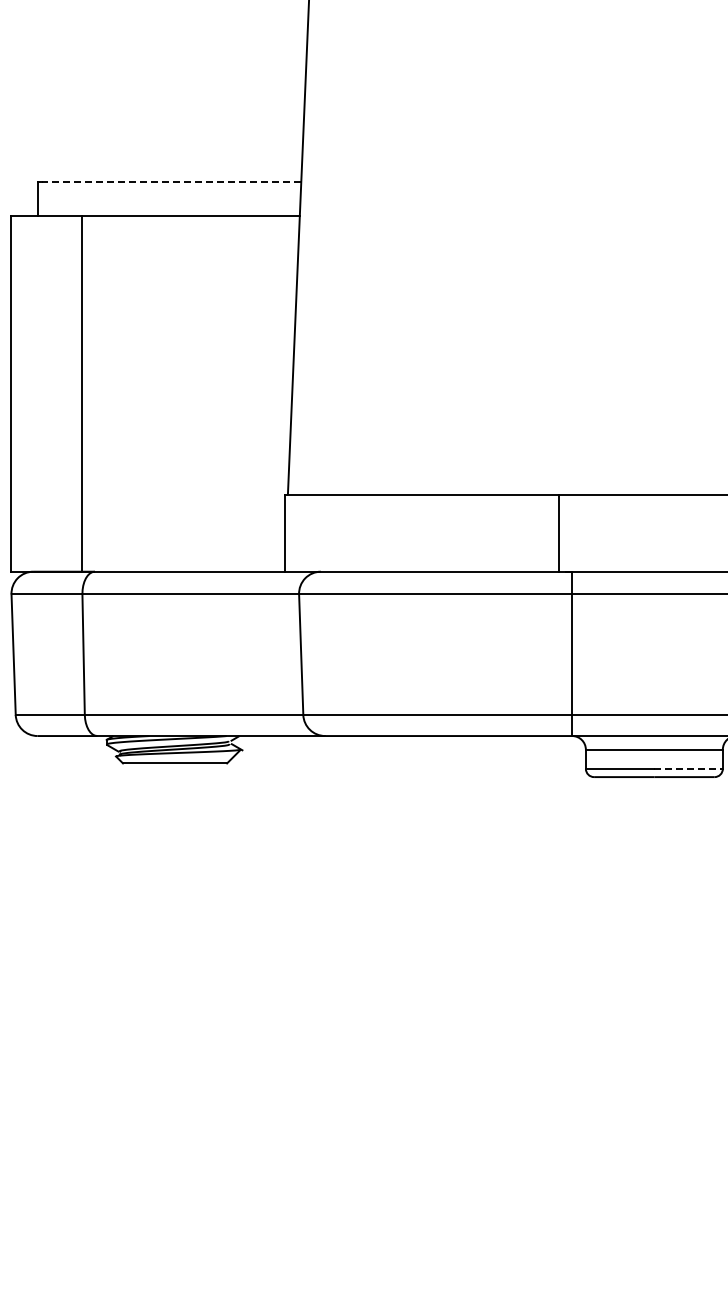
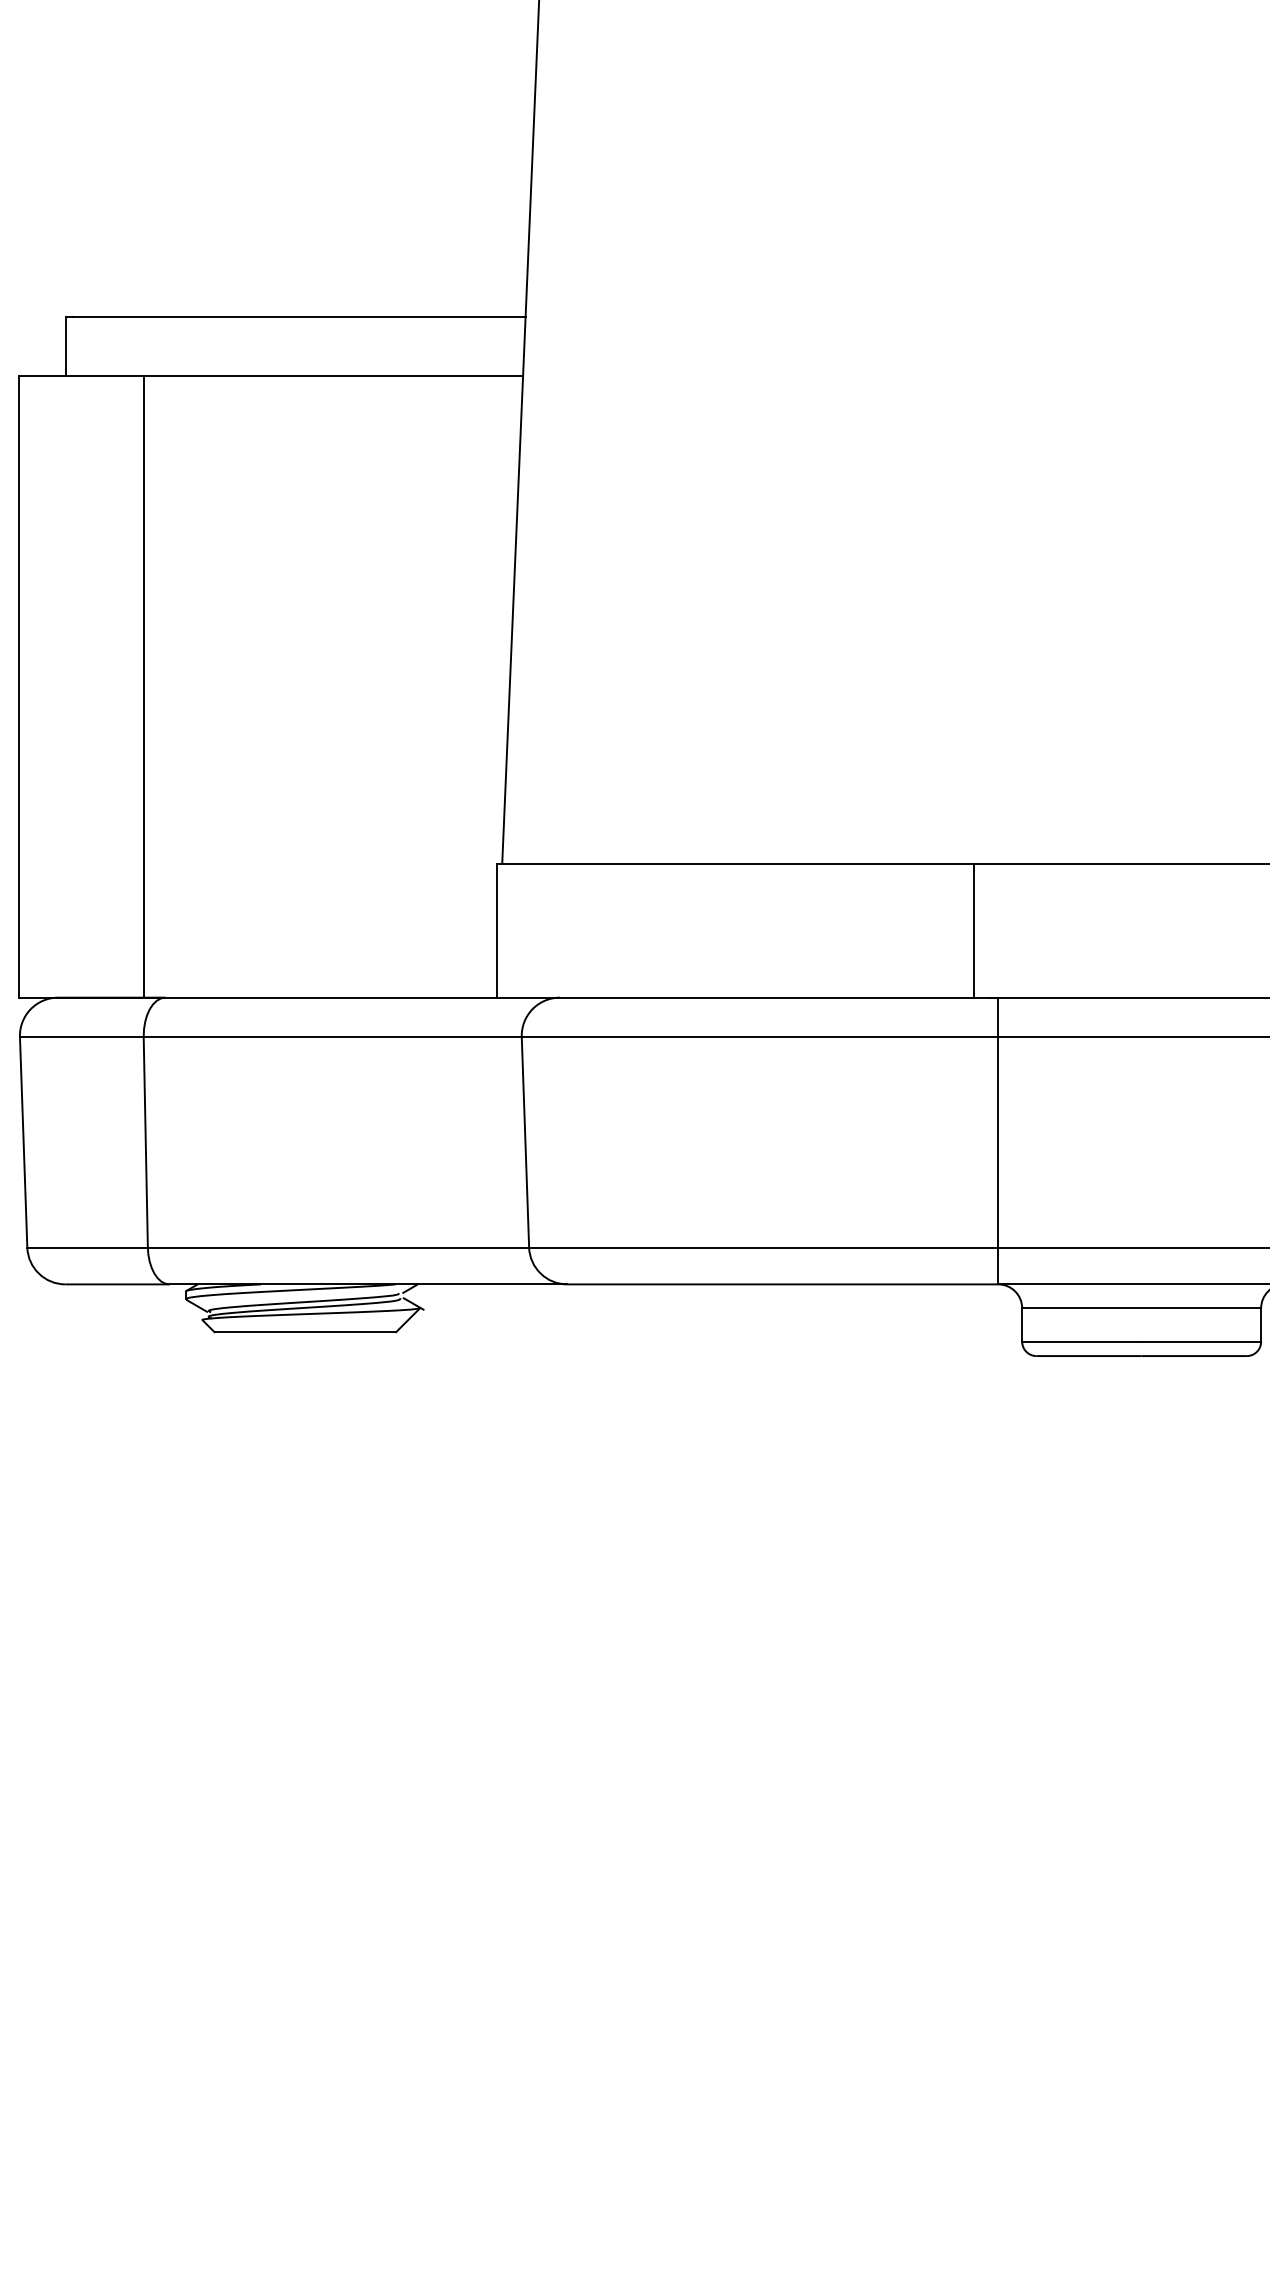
line: (171, 181) -> (299, 316), dashed -> solid
line: (689, 768) -> (1202, 1341), dashed -> solid

